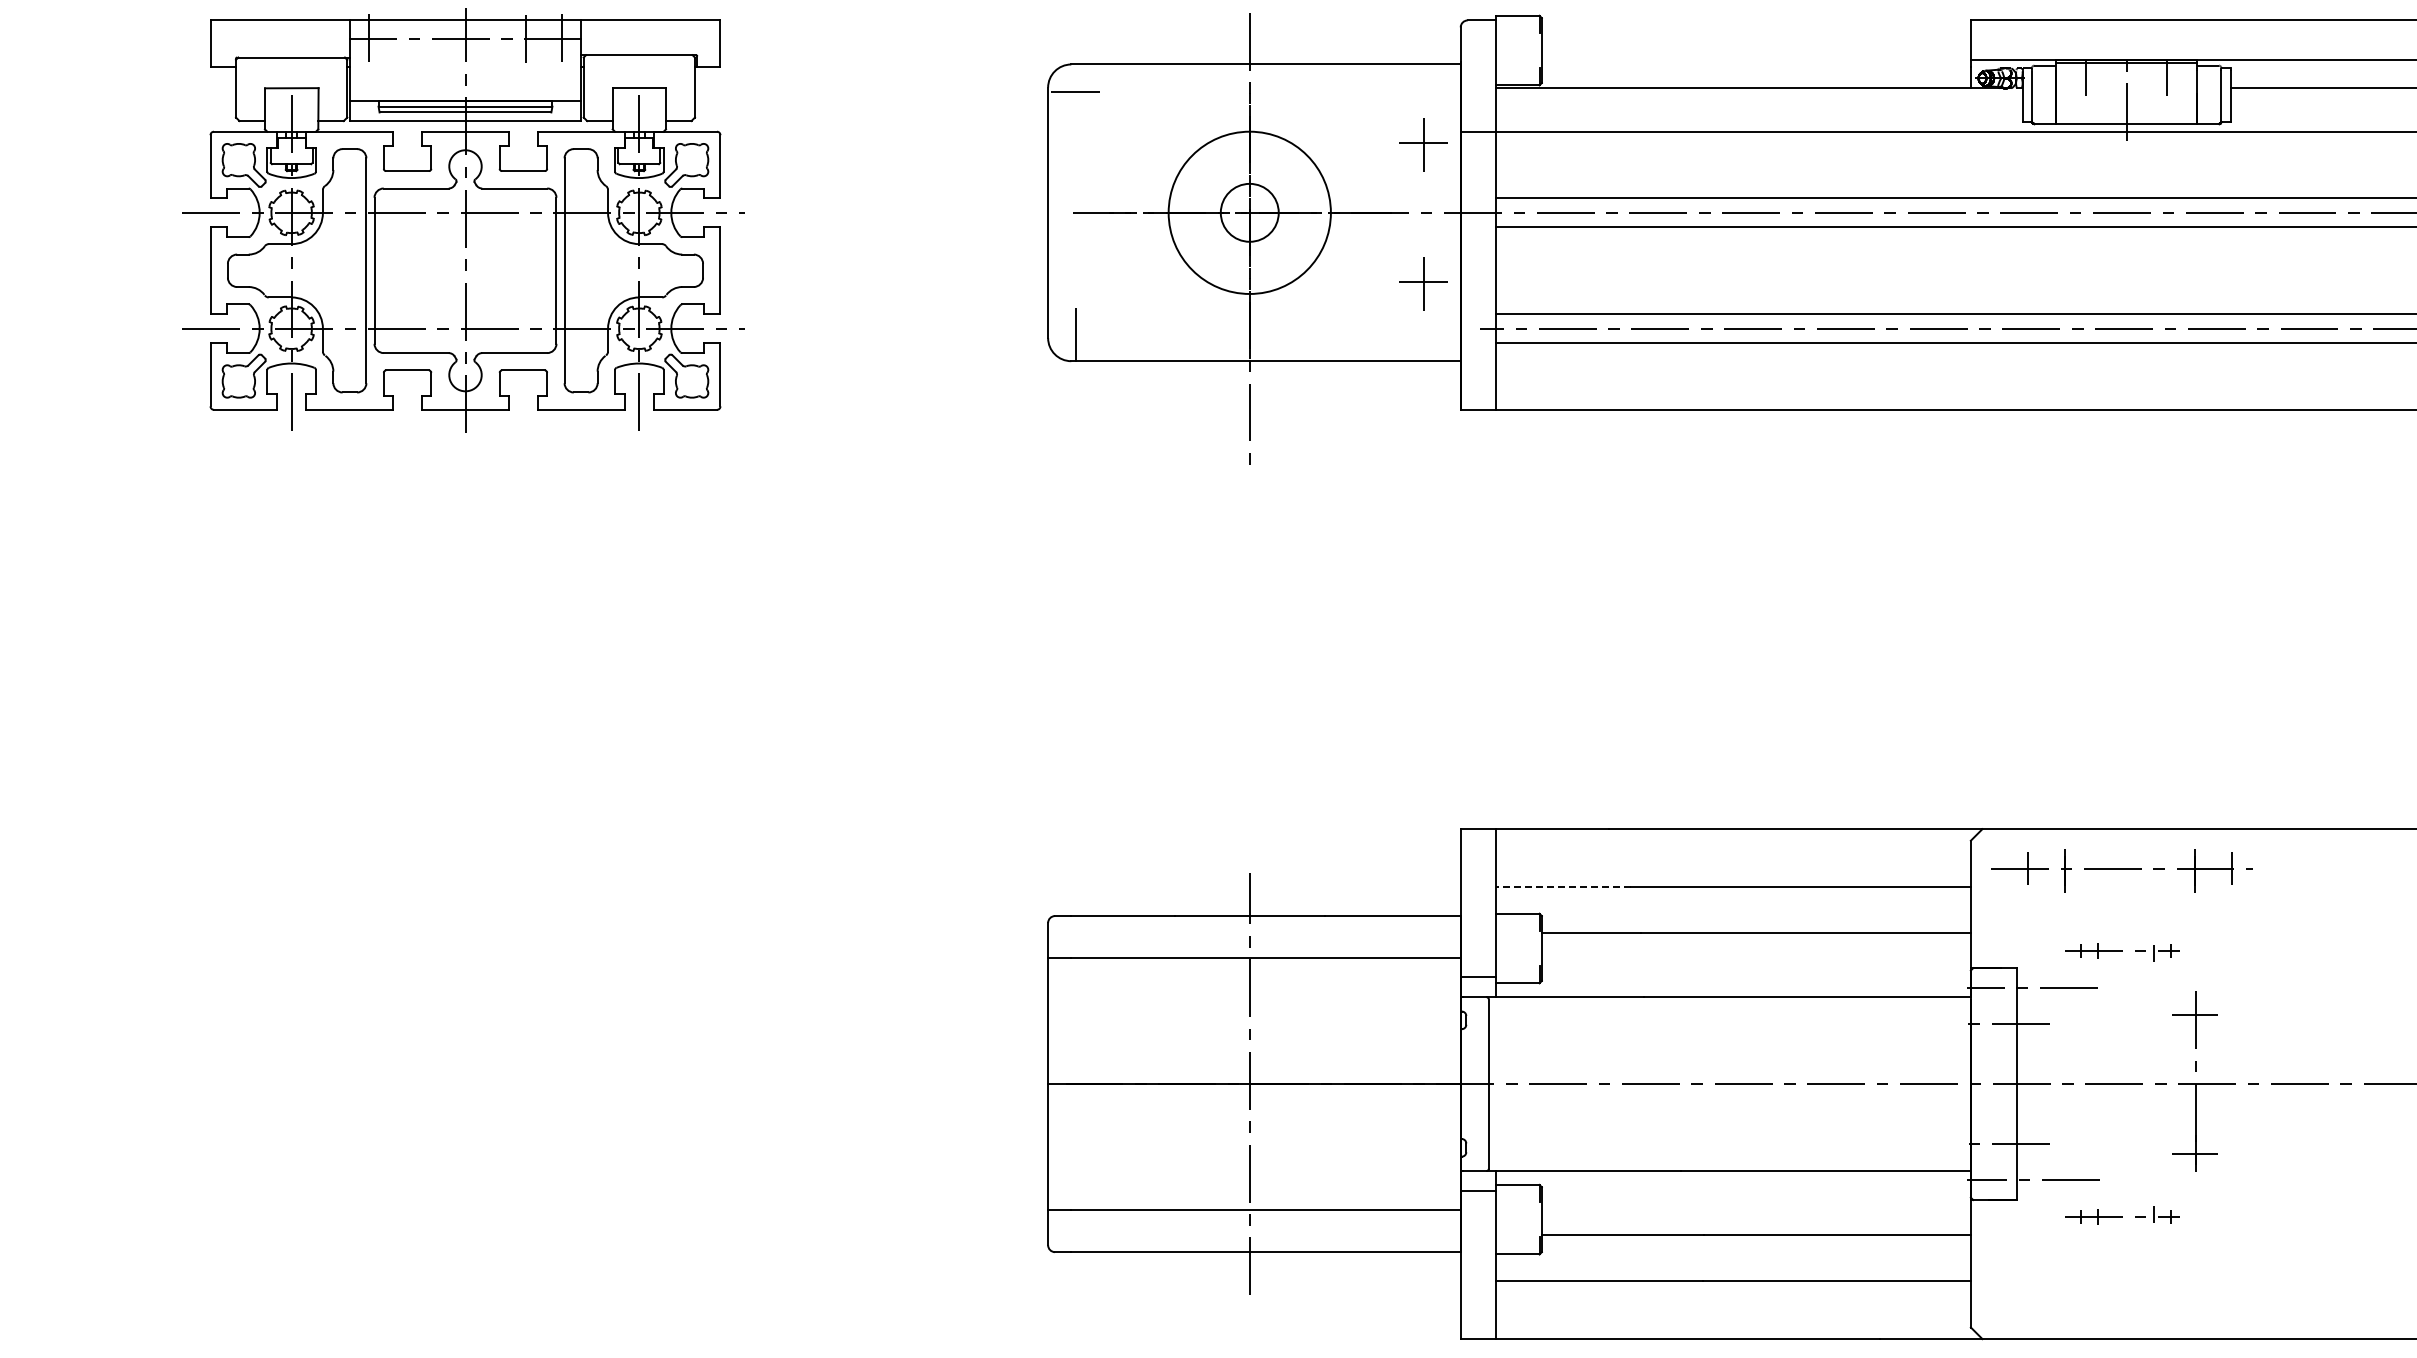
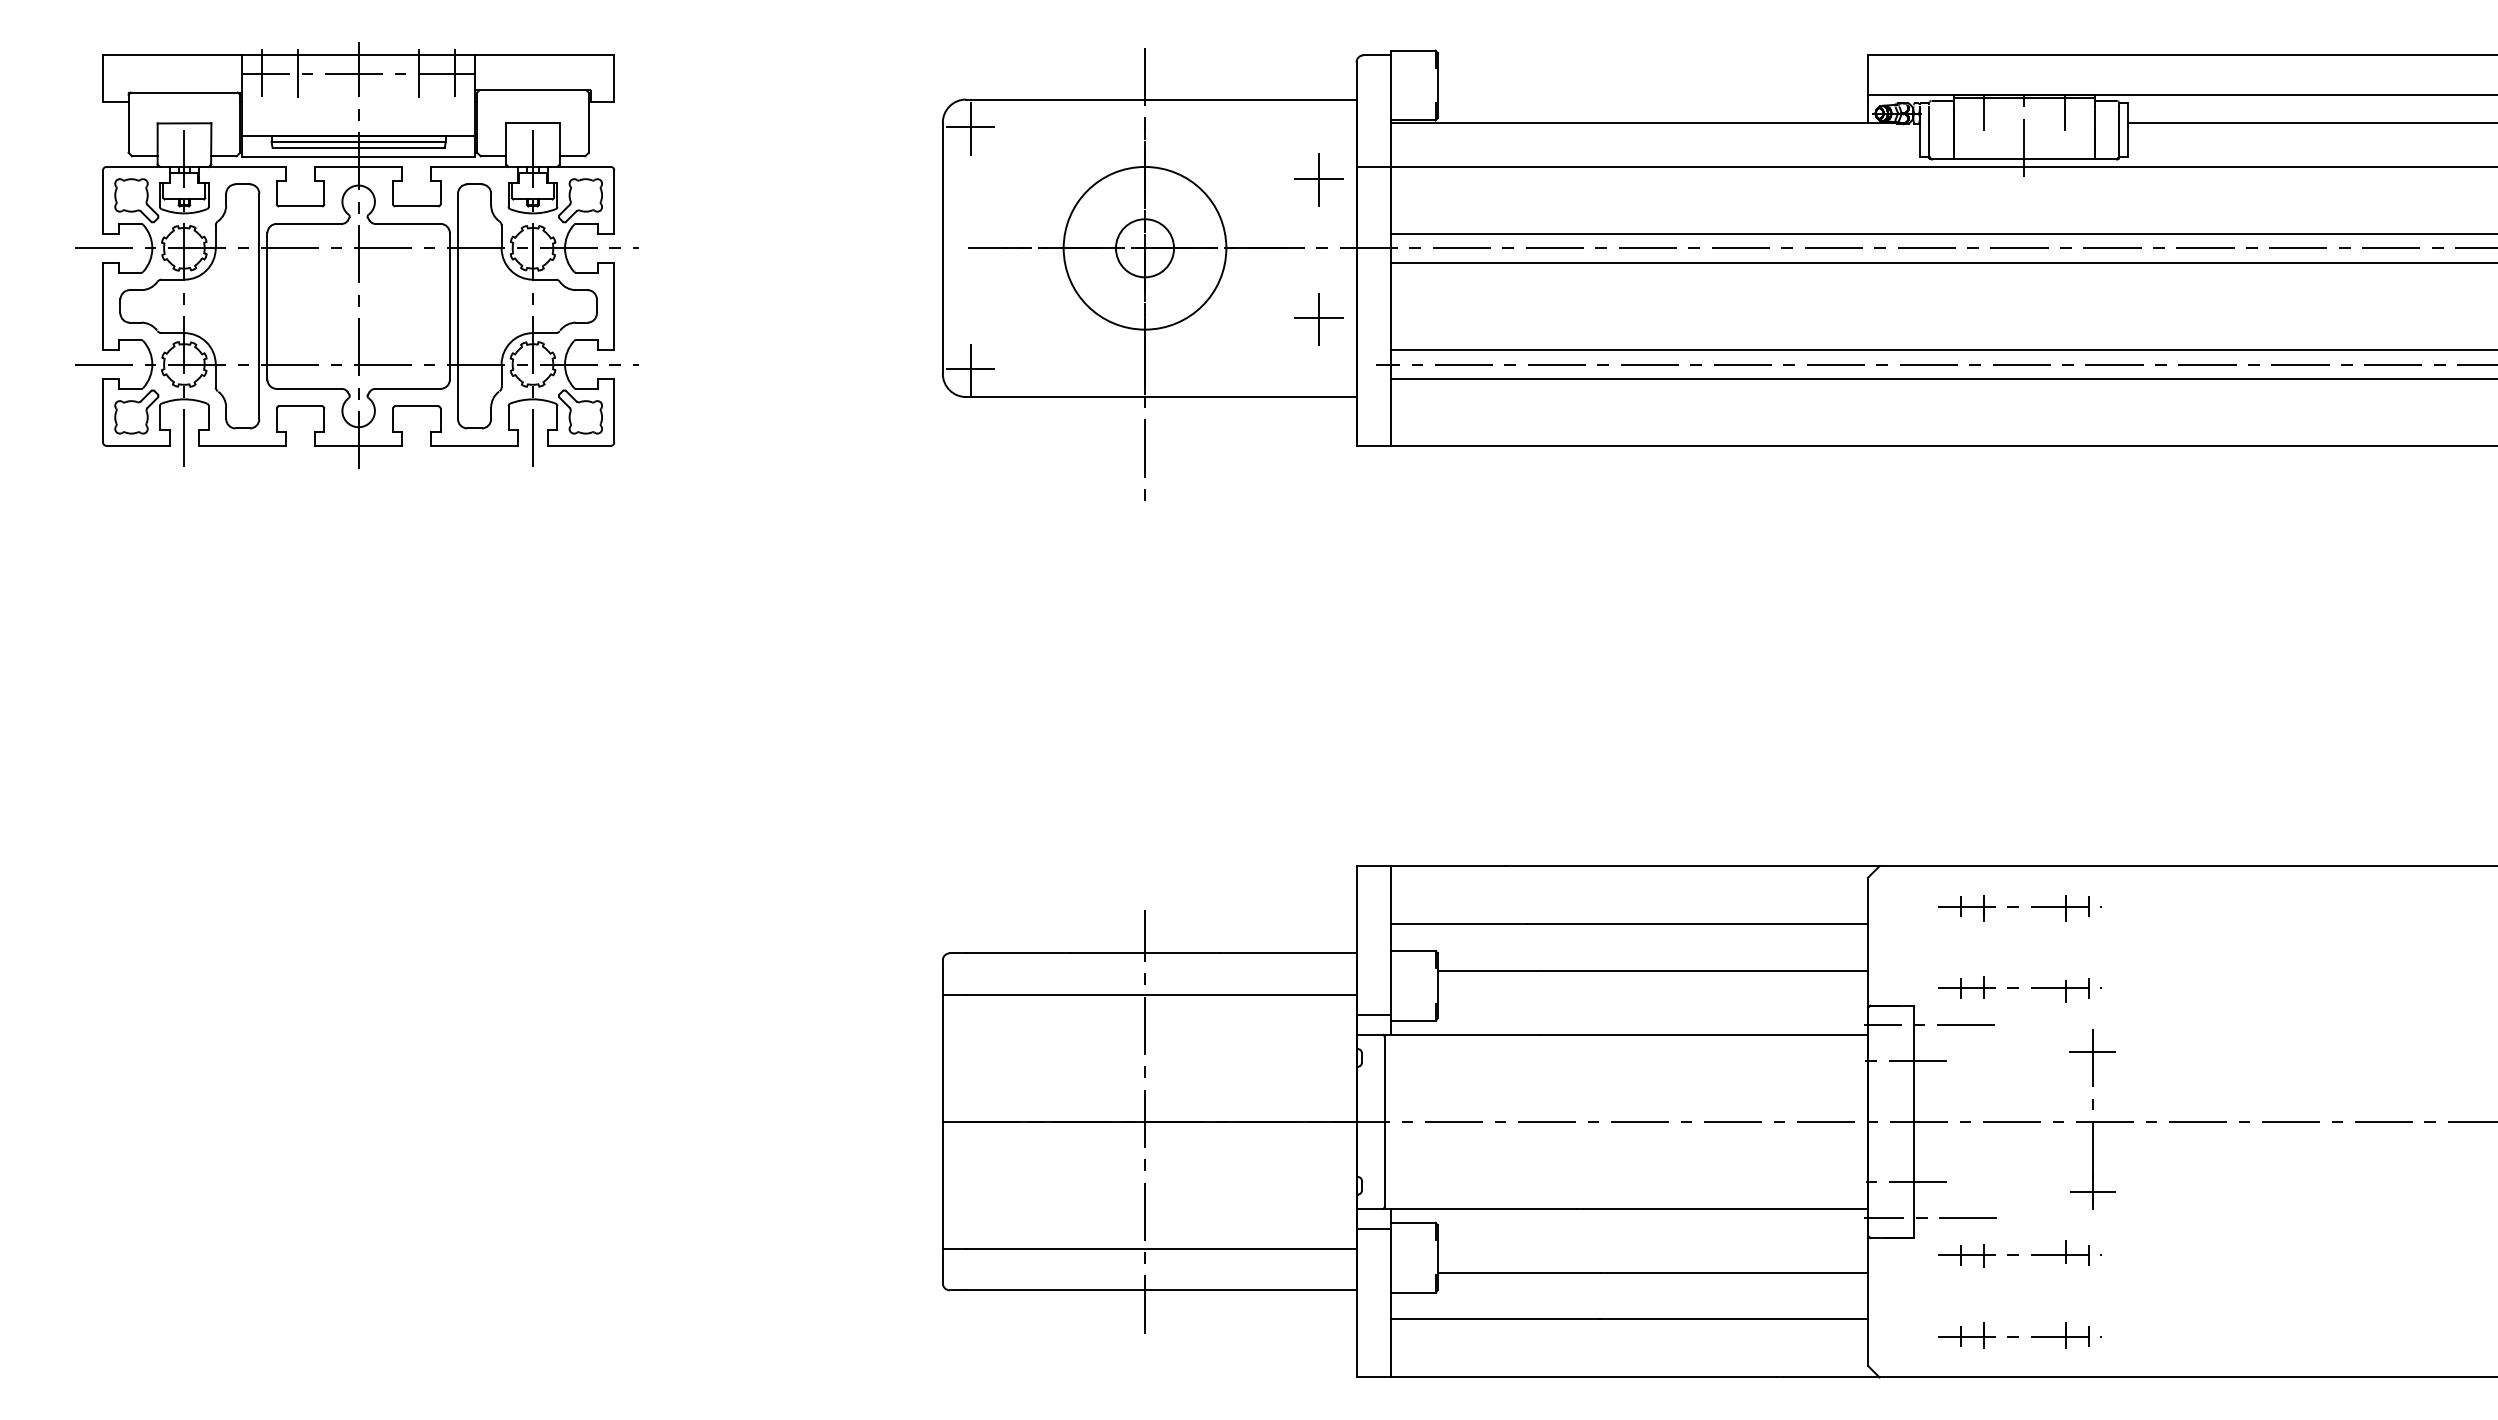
line: (405, 38) -> (298, 73), added
line: (1075, 93) -> (970, 128), added
line: (1075, 333) -> (970, 369), added
part: (2121, 871) -> (2019, 908), size x0.62
line: (1563, 887) -> (1459, 924), dashed -> solid
part: (2121, 952) -> (2019, 989), size x1.43
part: (2121, 1215) -> (2019, 1253), size x1.43
part: (2121, 1297) -> (2019, 1335), added

